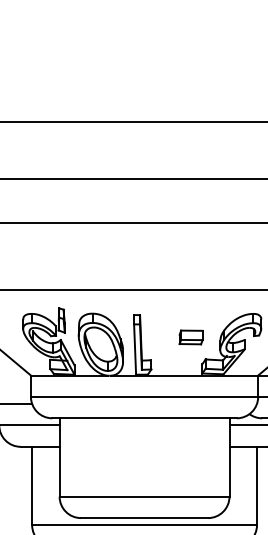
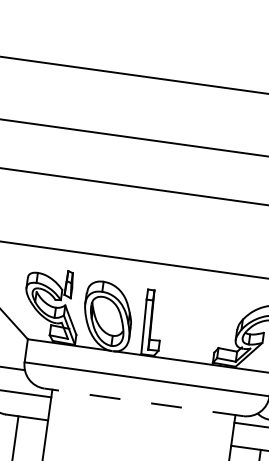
part: (190, 337) -> (205, 322), removed
line: (144, 418) -> (143, 402), solid -> dashed

